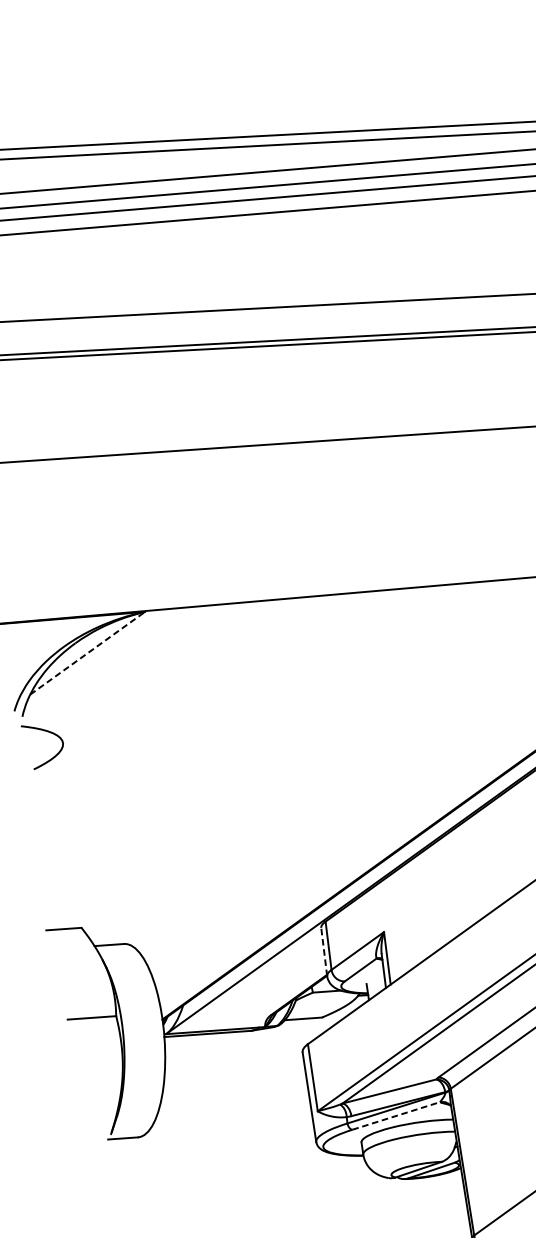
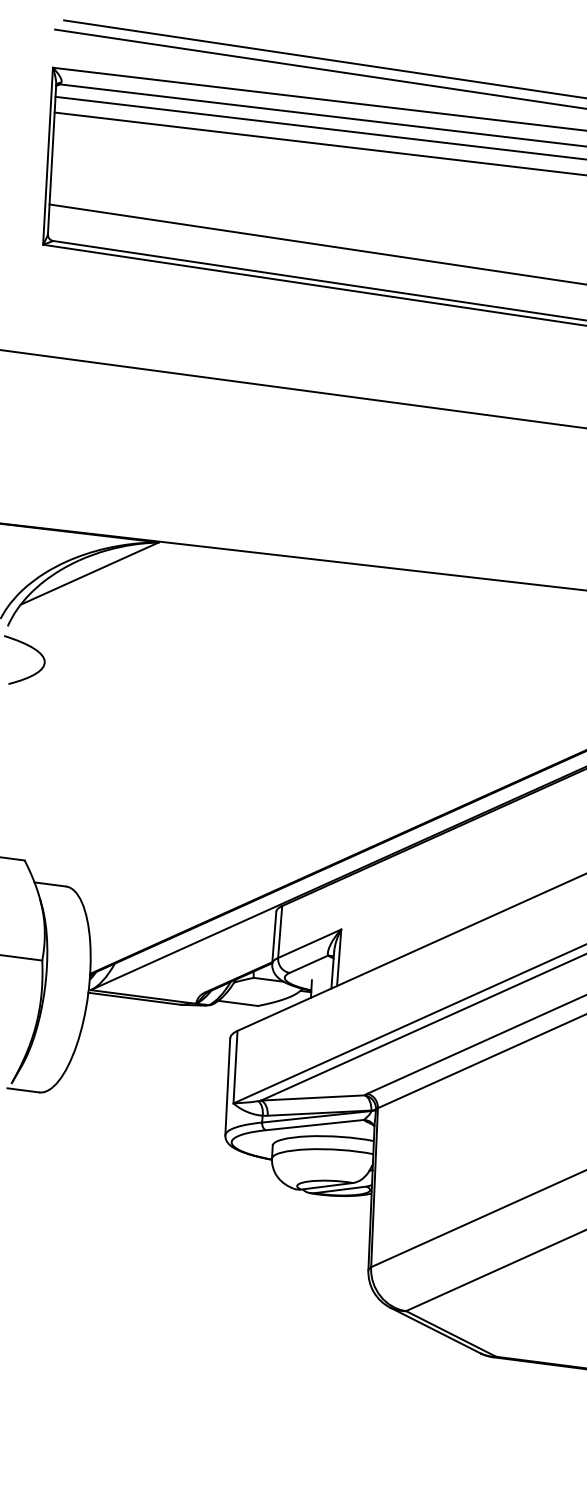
line: (87, 653) -> (89, 573), dashed -> solid
line: (324, 951) -> (274, 937), dashed -> solid
line: (396, 1116) -> (315, 1125), dashed -> solid

